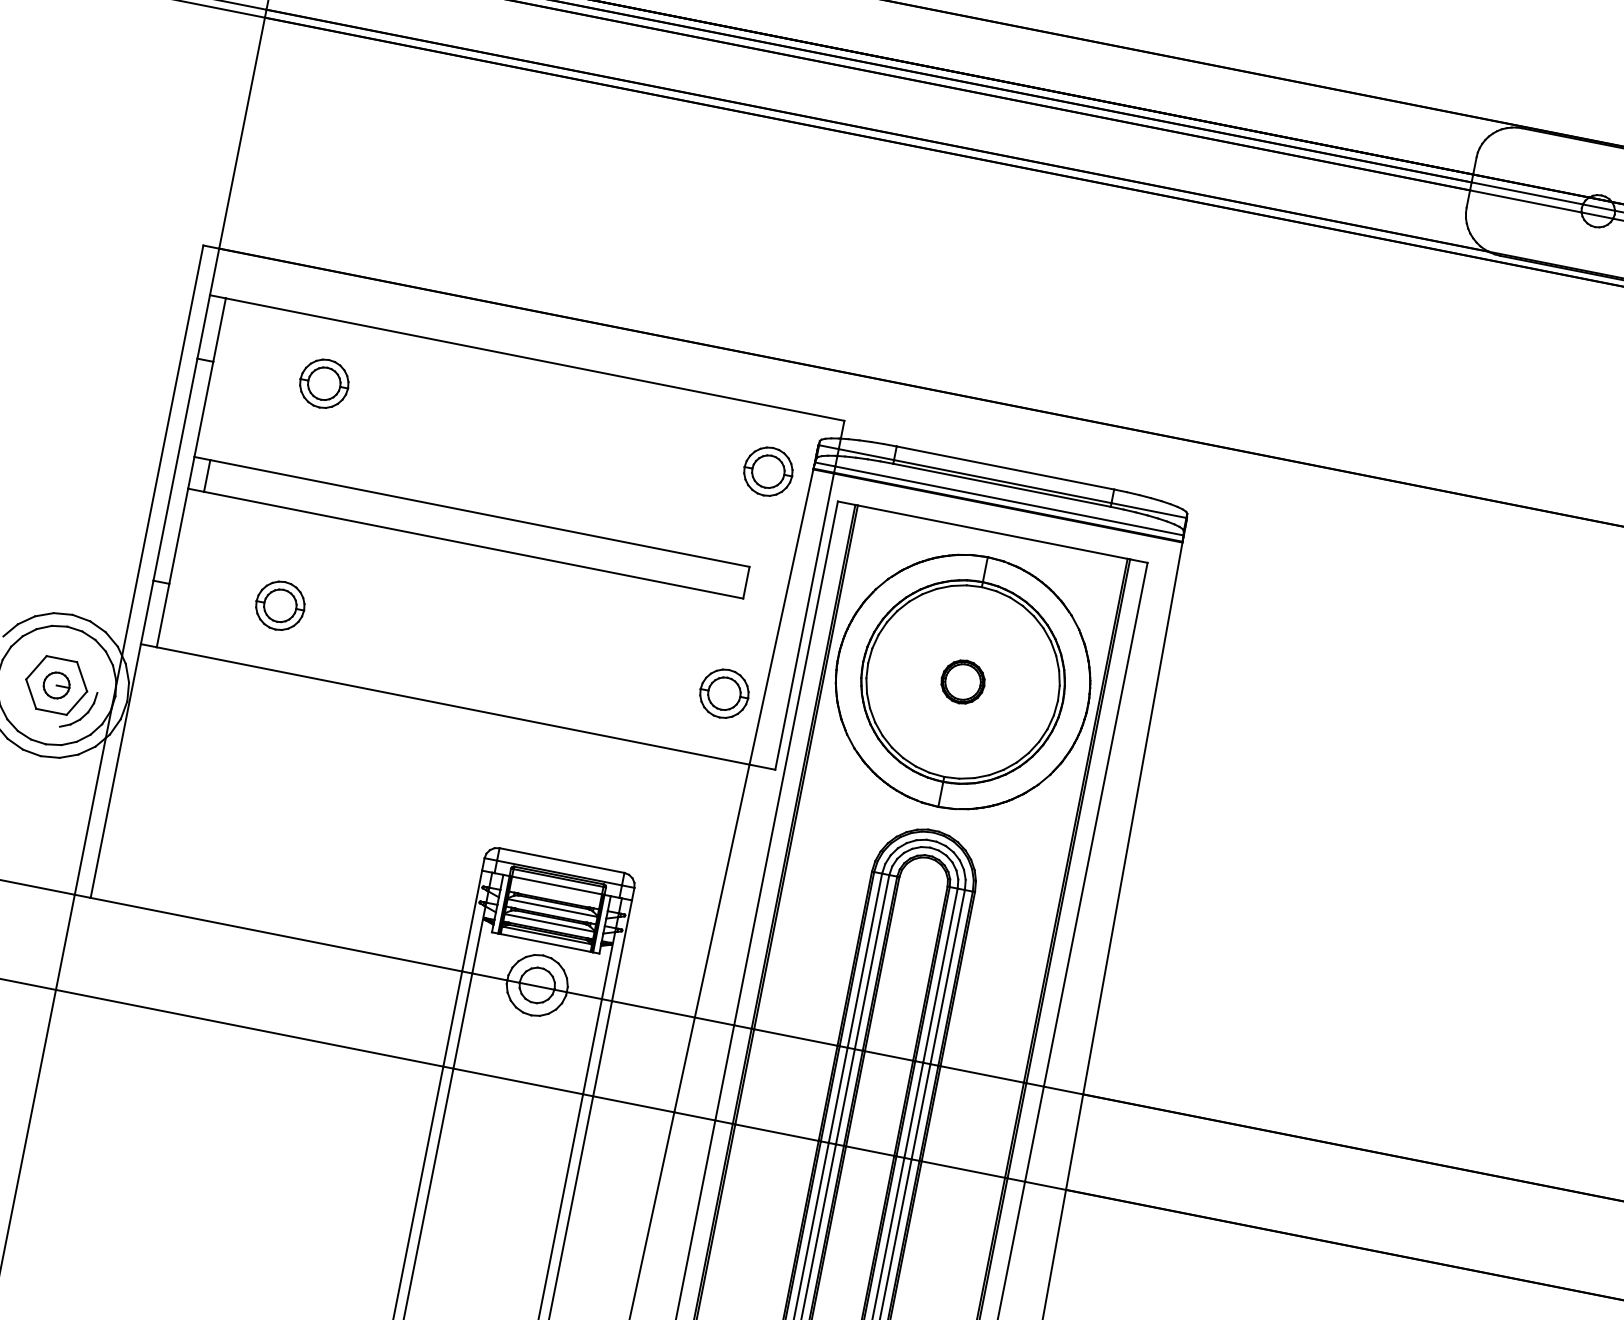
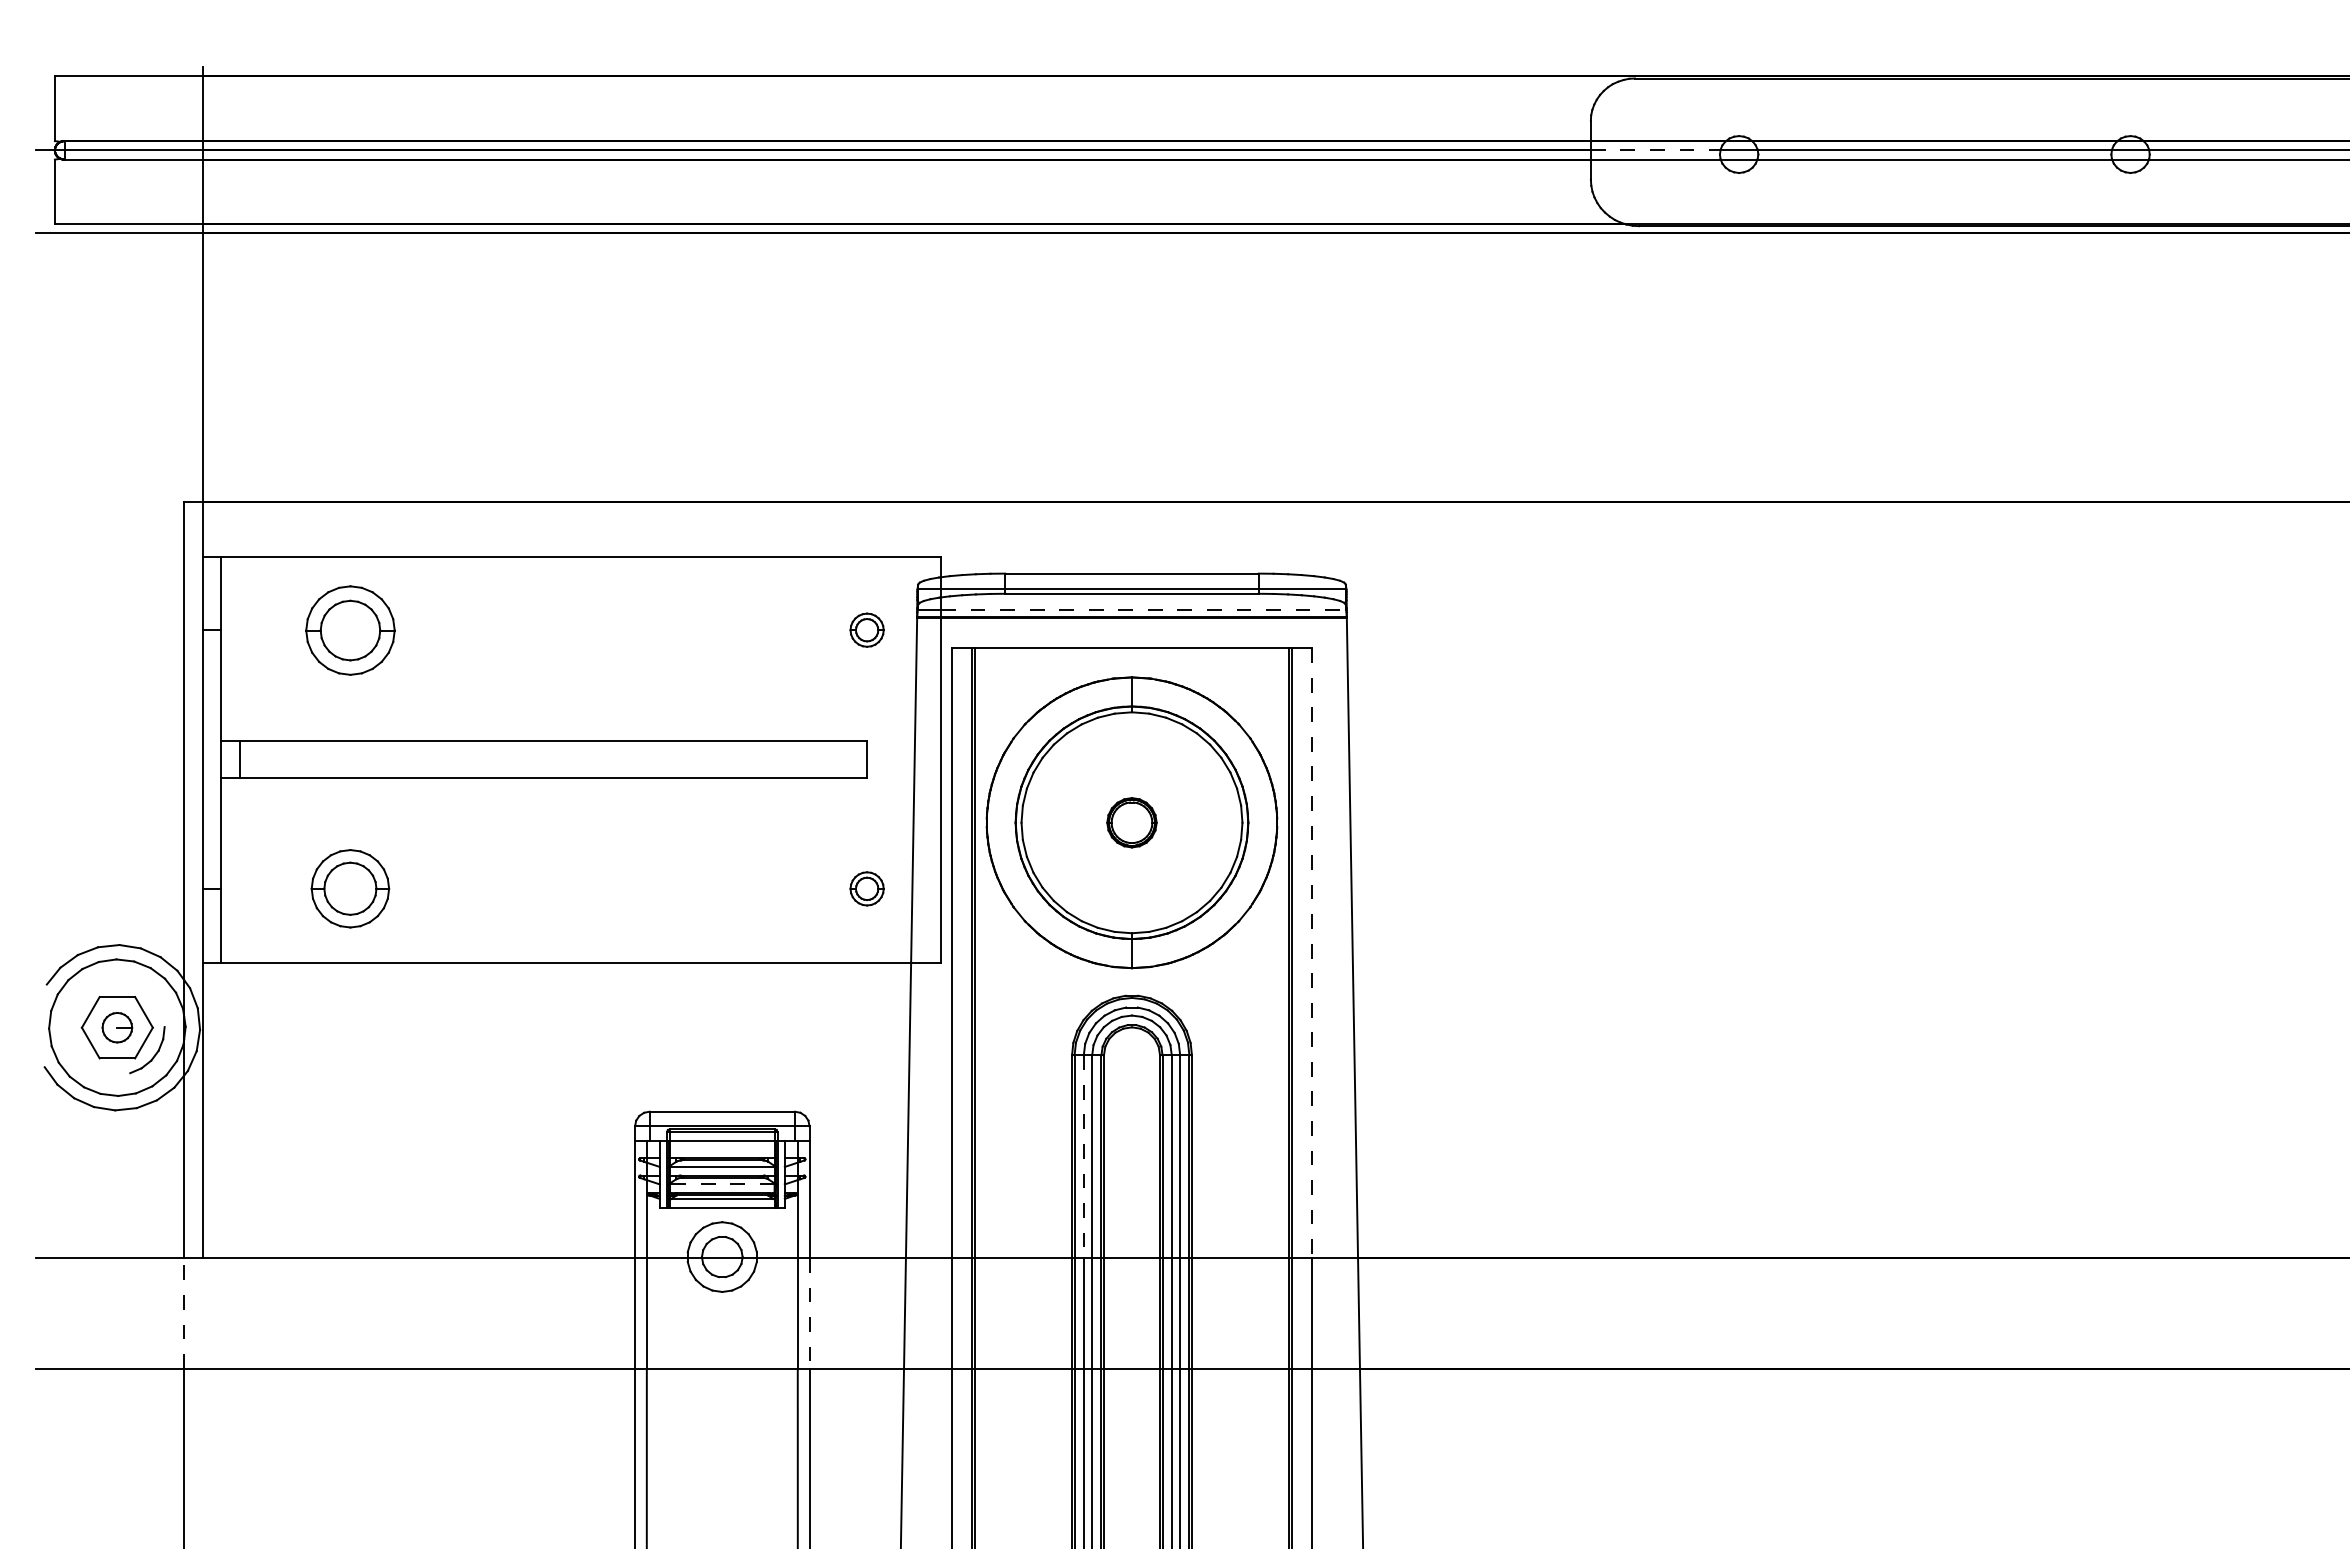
line: (1527, 193) -> (1655, 150), solid -> dashed
part: (323, 382) -> (349, 629), size x1.6
part: (767, 470) -> (866, 629), size x0.6
line: (1009, 500) -> (1143, 609), solid -> dashed
part: (279, 605) -> (349, 888), size x1.4
part: (723, 693) -> (866, 888), size x0.6
line: (1095, 825) -> (1312, 953), solid -> dashed
line: (548, 922) -> (721, 1184), solid -> dashed
line: (65, 941) -> (184, 1312), solid -> dashed
line: (864, 961) -> (1083, 1157), solid -> dashed
line: (602, 1048) -> (809, 1313), solid -> dashed

